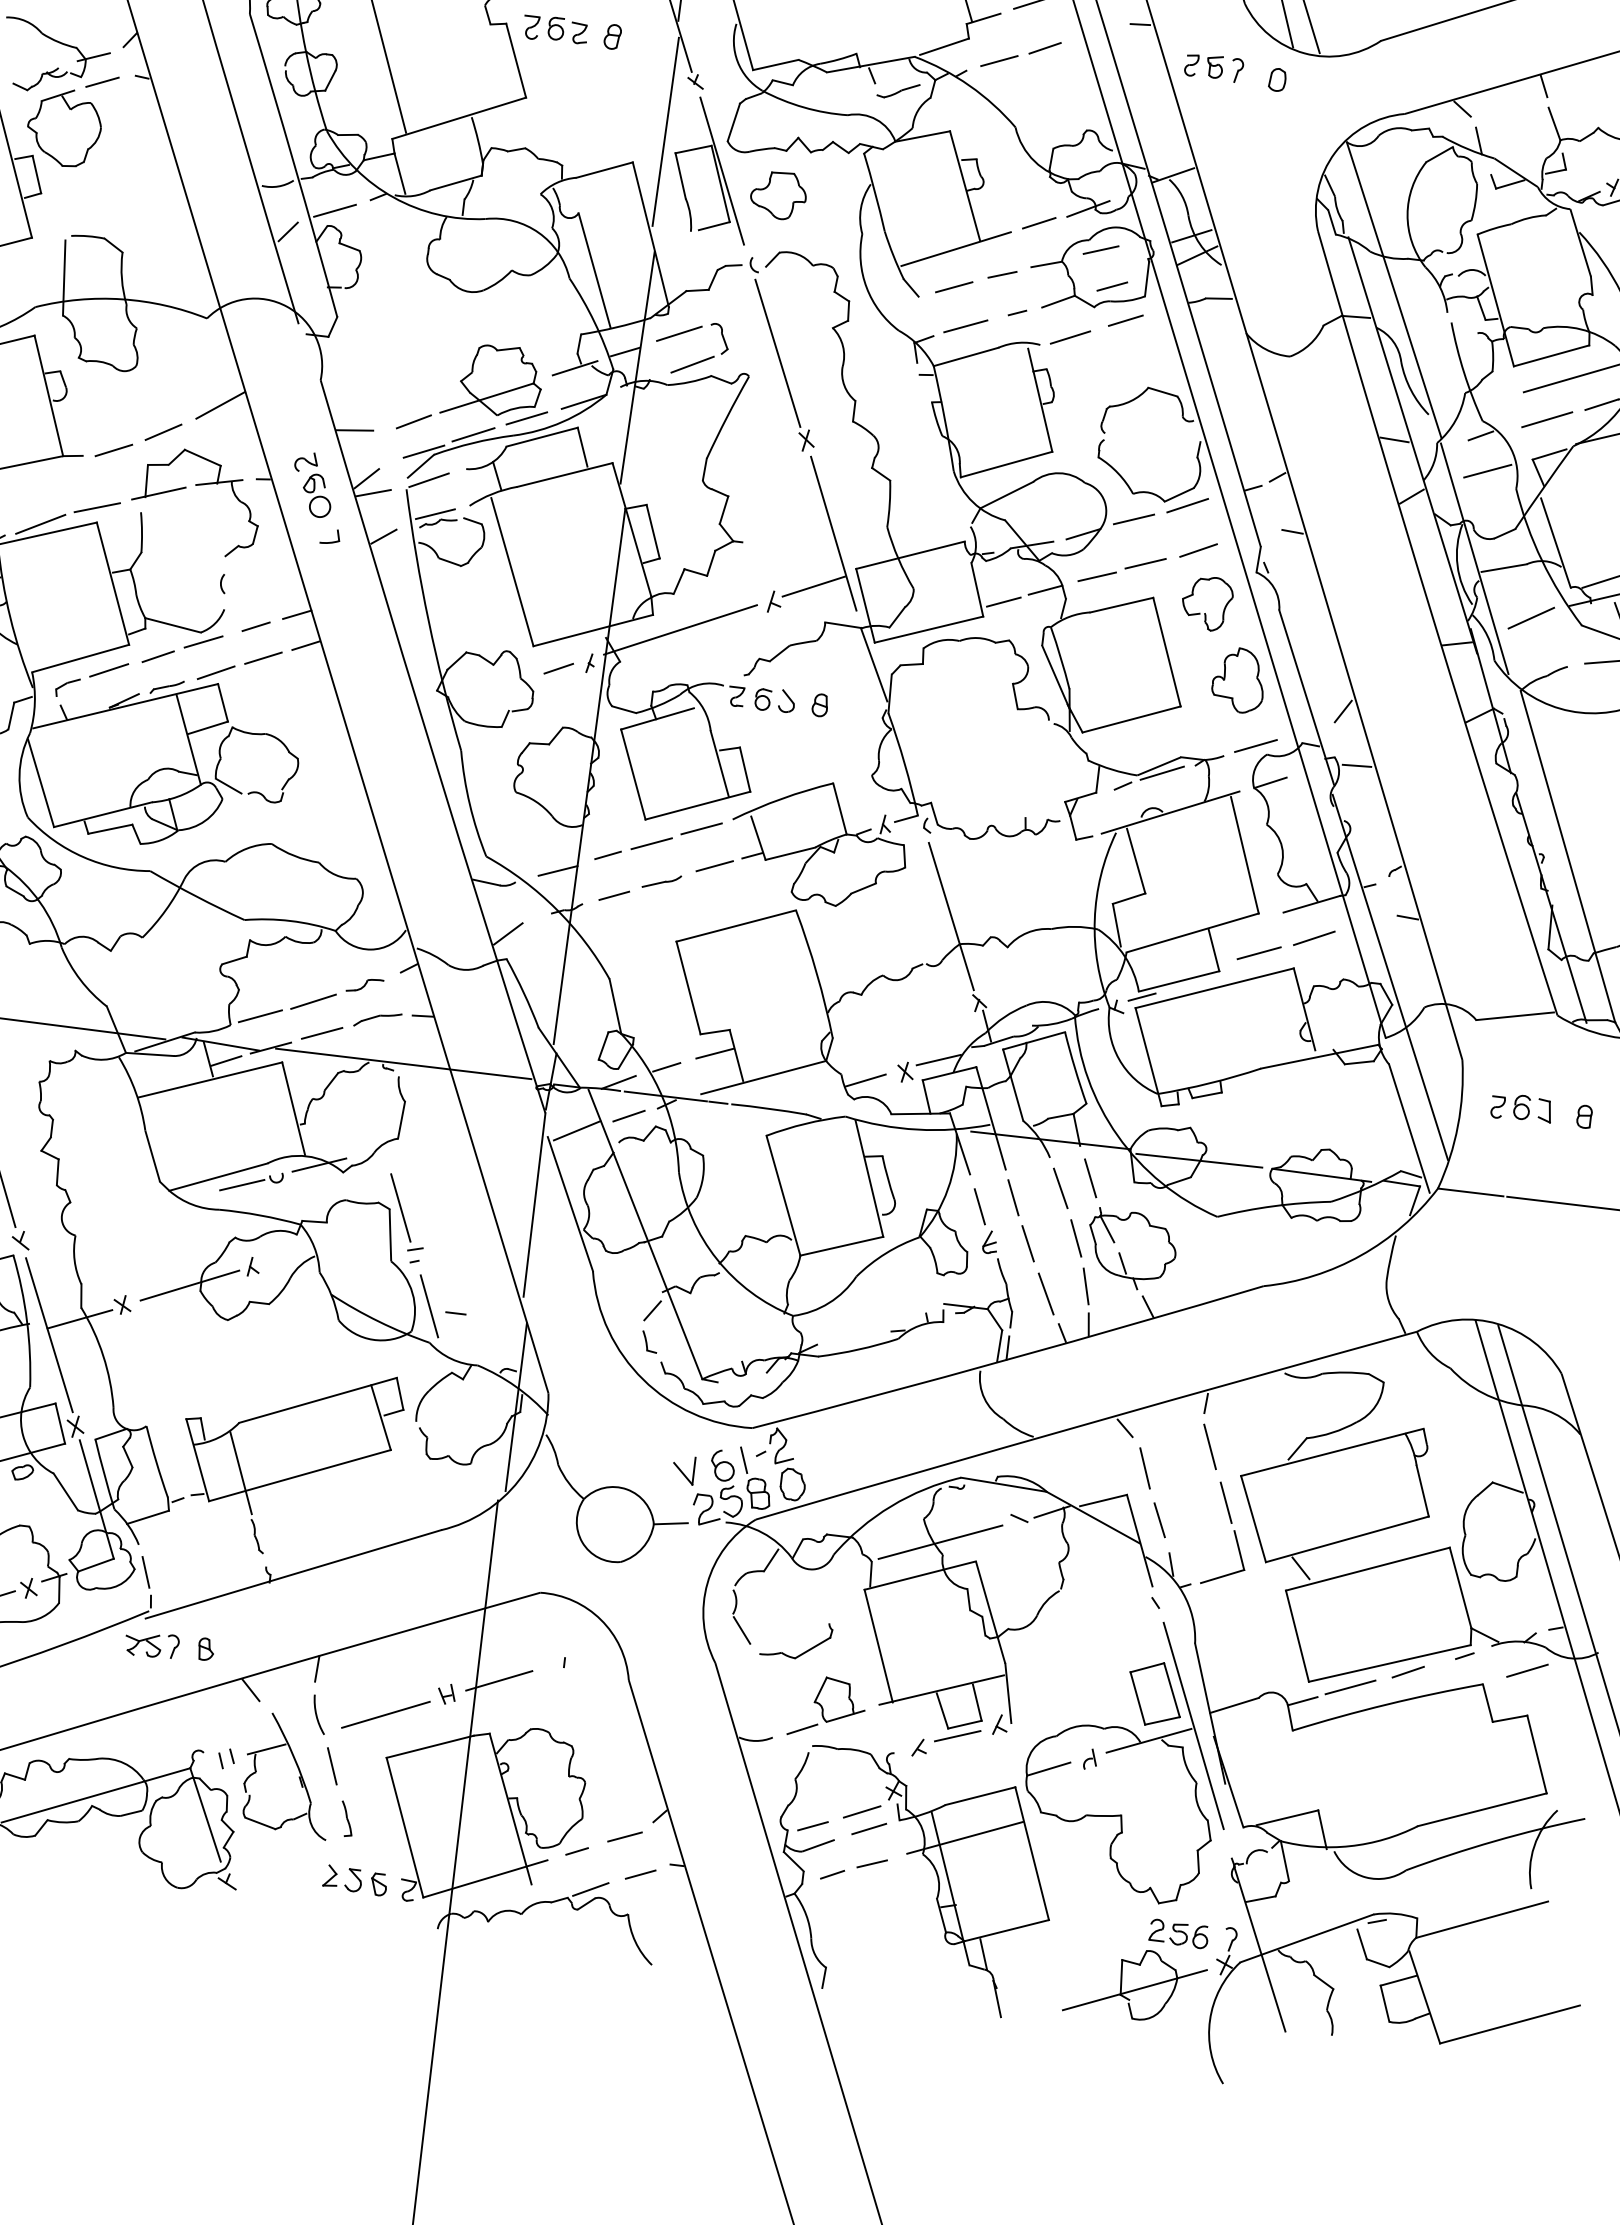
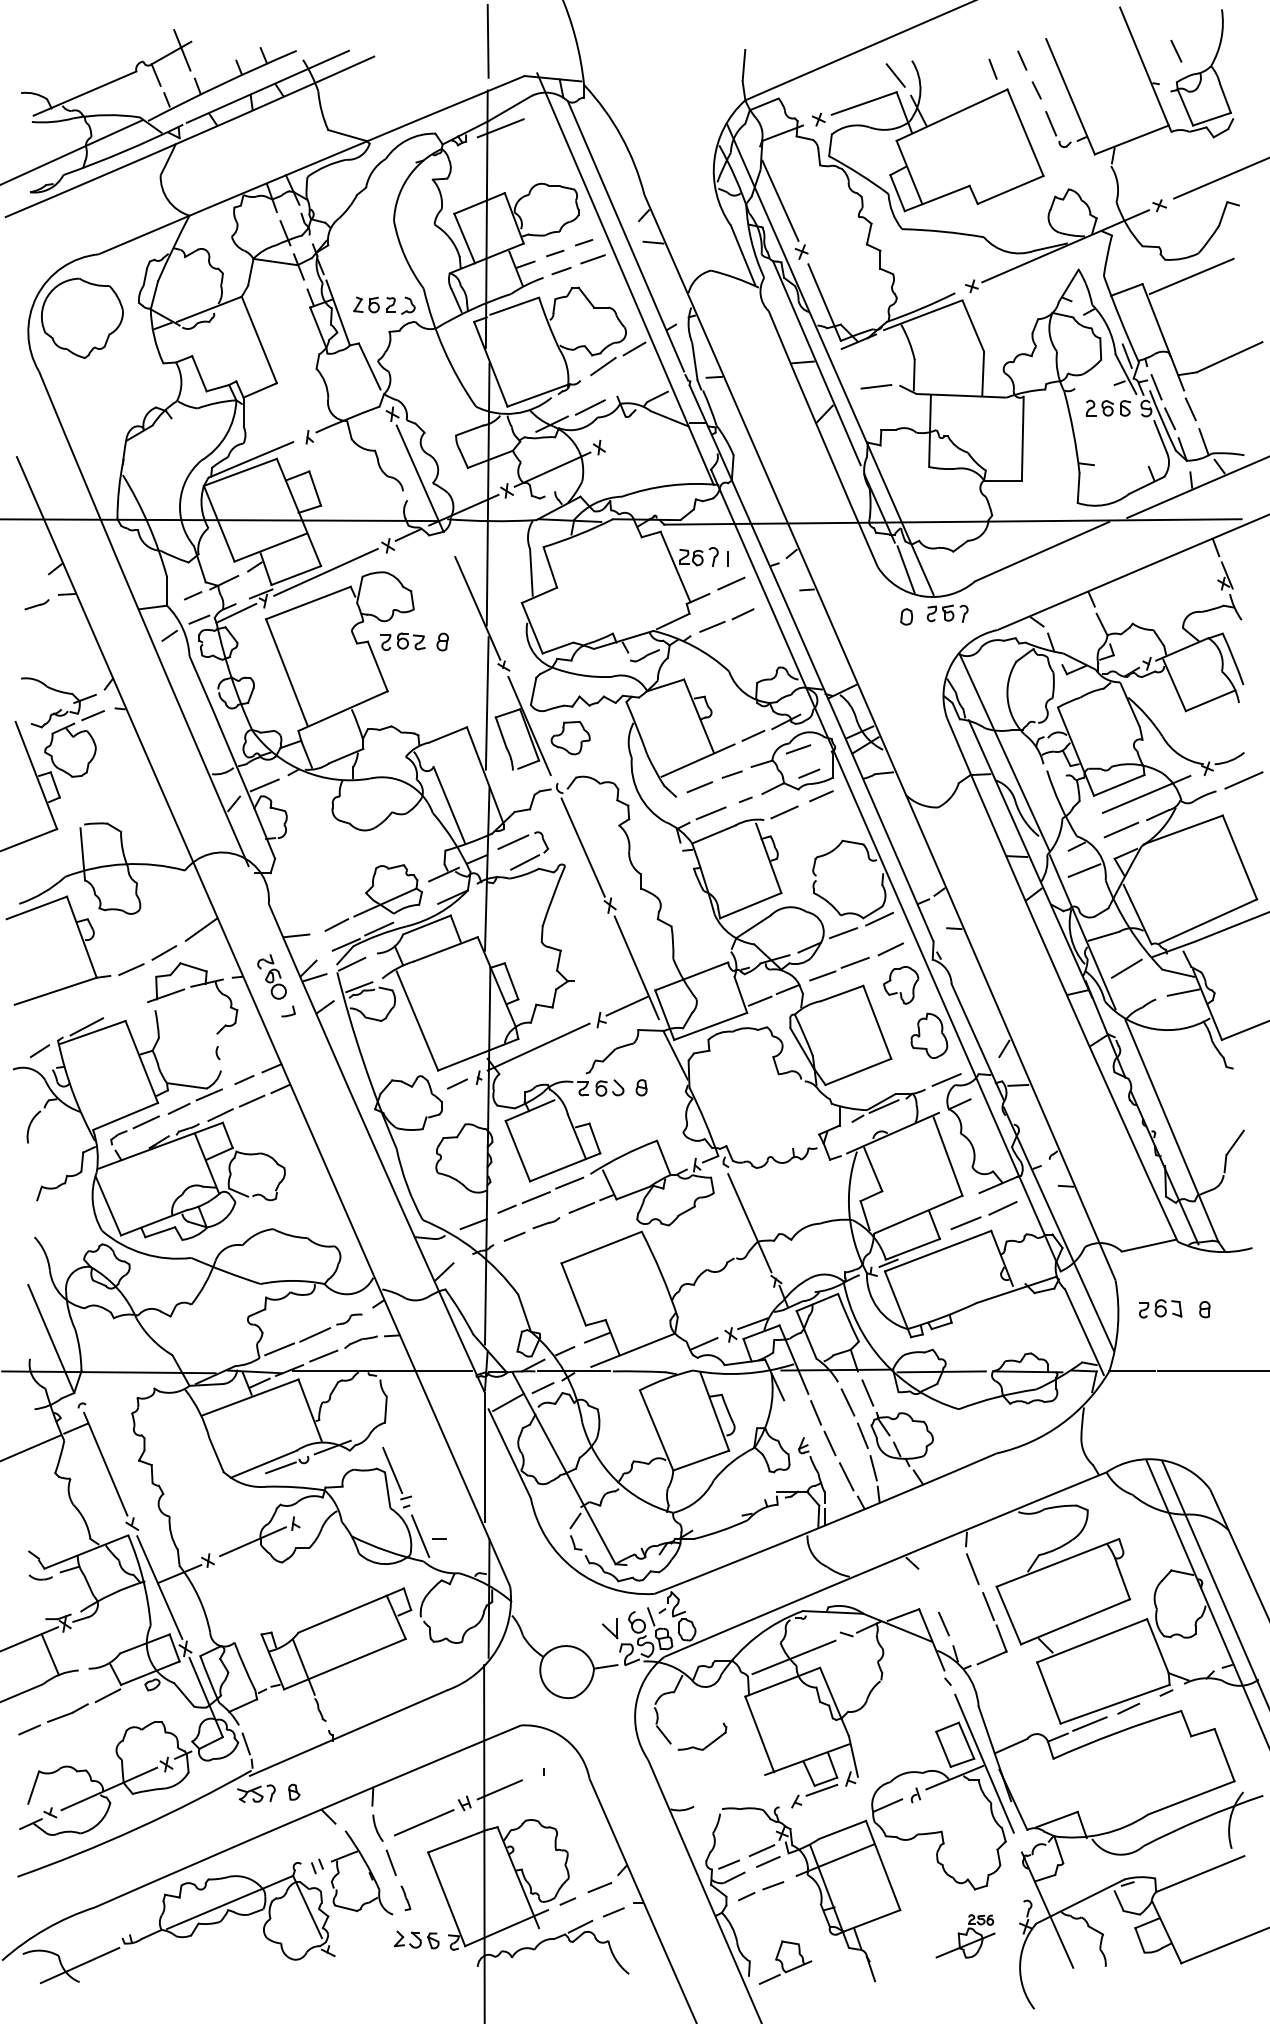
part: (1213, 67) -> (947, 613), moved
line: (526, 418) -> (414, 913), removed
line: (97, 507) -> (124, 1010), removed
line: (979, 1206) -> (793, 1421), removed
line: (1144, 1468) -> (929, 1589), removed
line: (1526, 1669) -> (1210, 1697), removed
part: (827, 1707) -> (785, 1962), moved
part: (1137, 1968) -> (965, 1936), size x0.6

